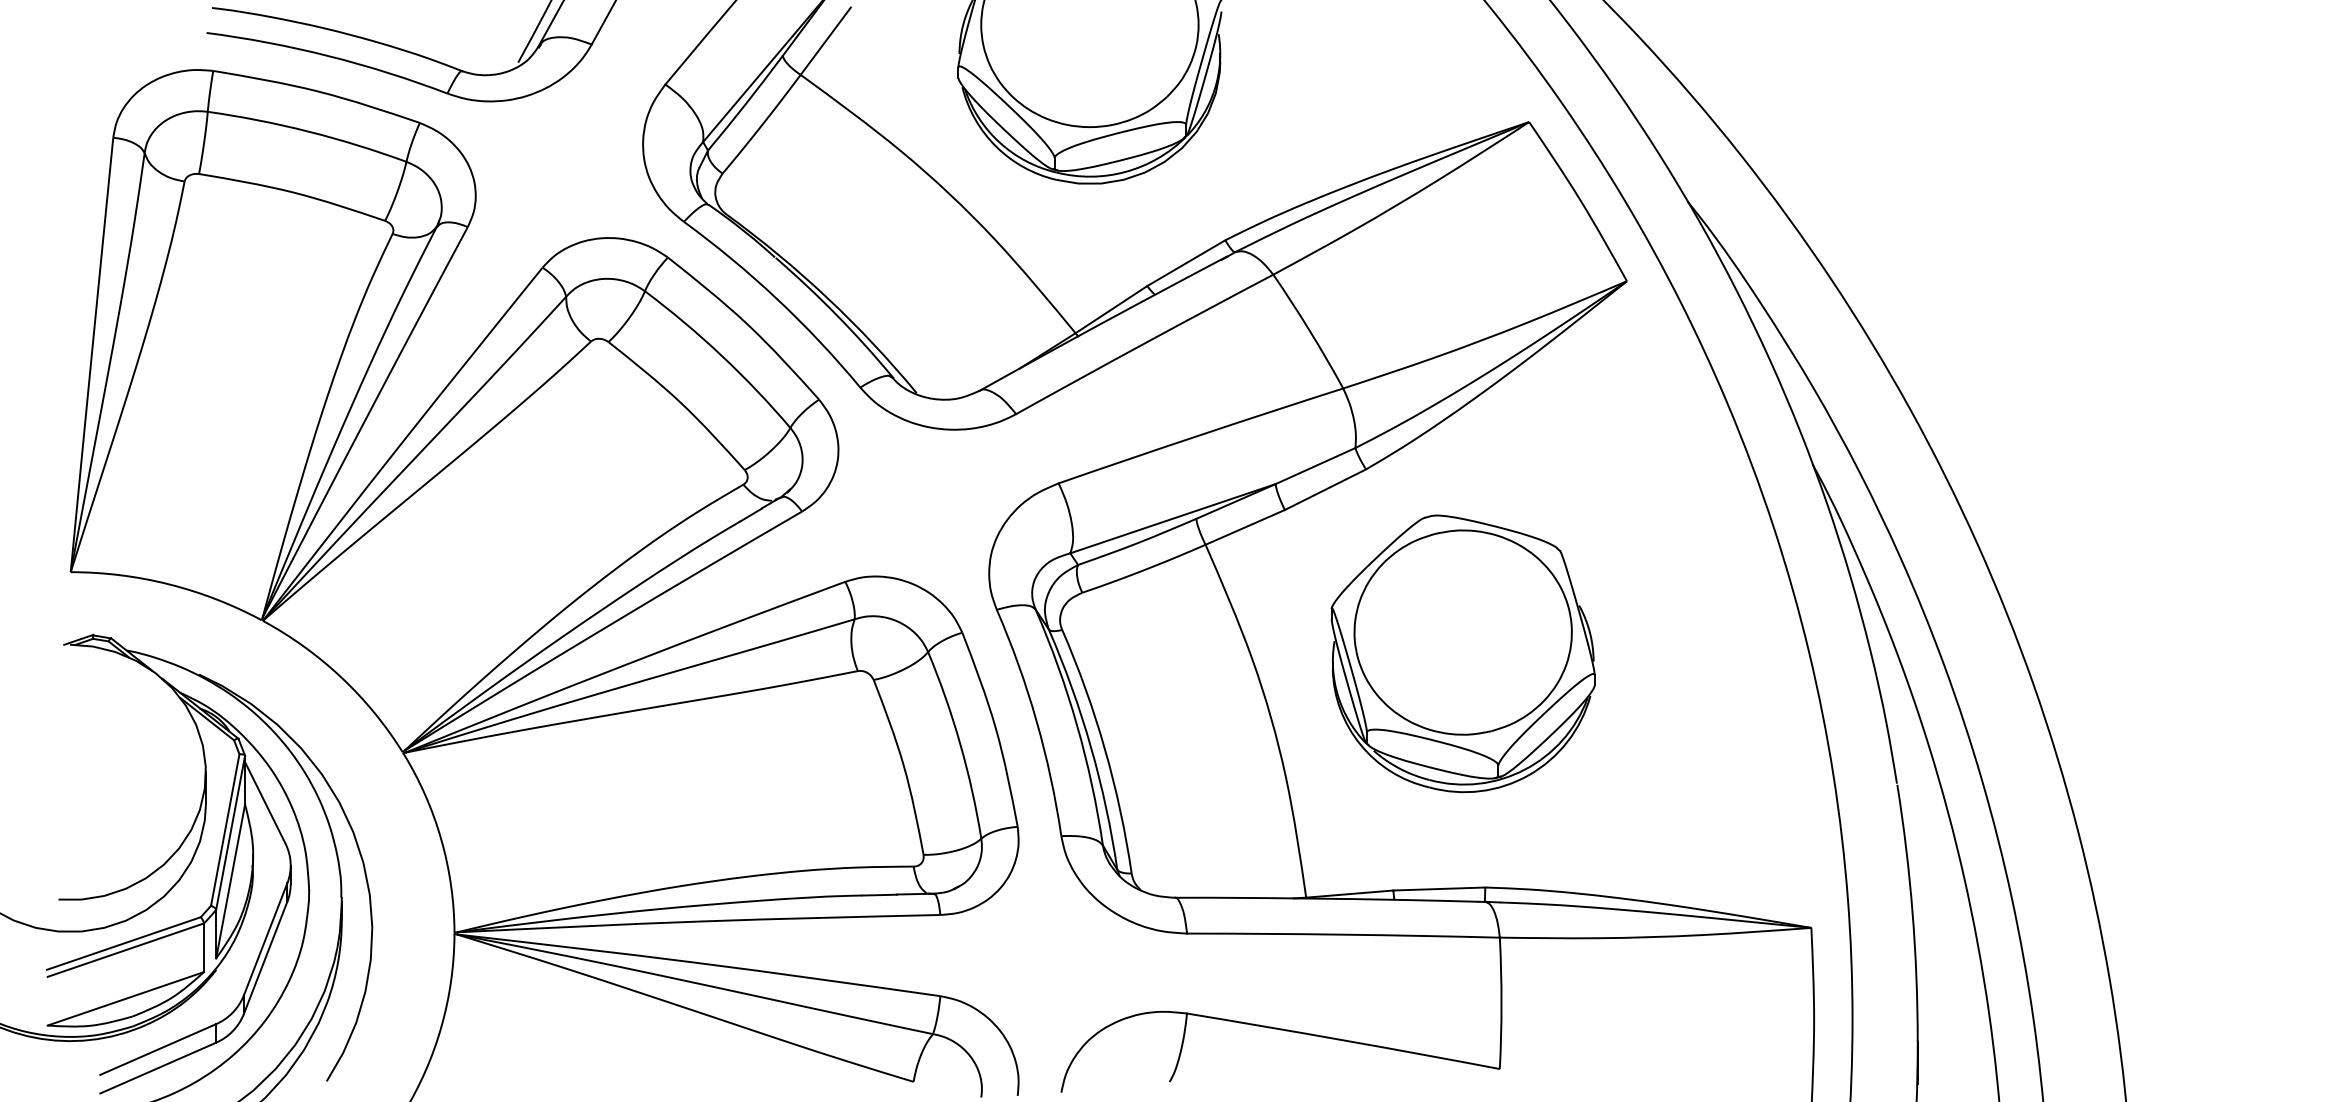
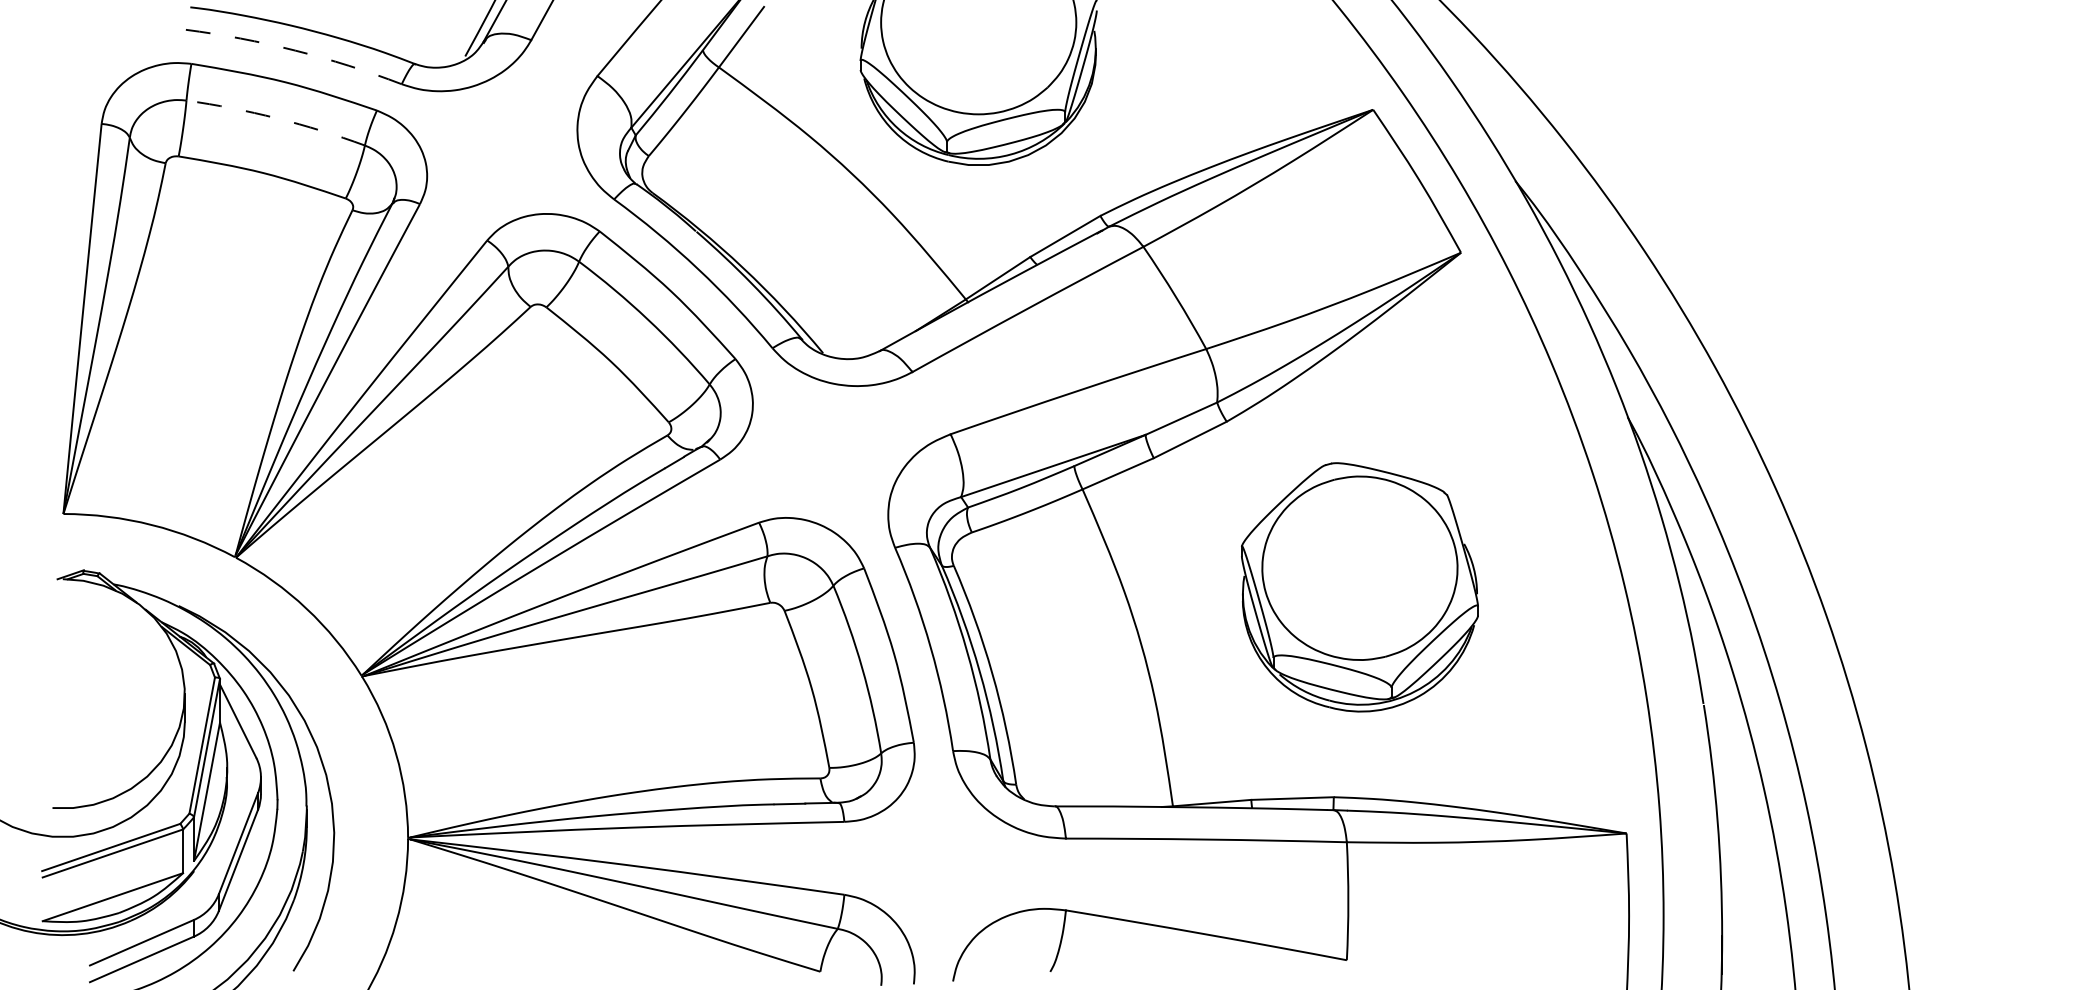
arc: (329, 56) -> (295, 50), solid -> dashed
arc: (307, 131) -> (276, 118), solid -> dashed
part: (1462, 653) -> (1359, 587), moved

